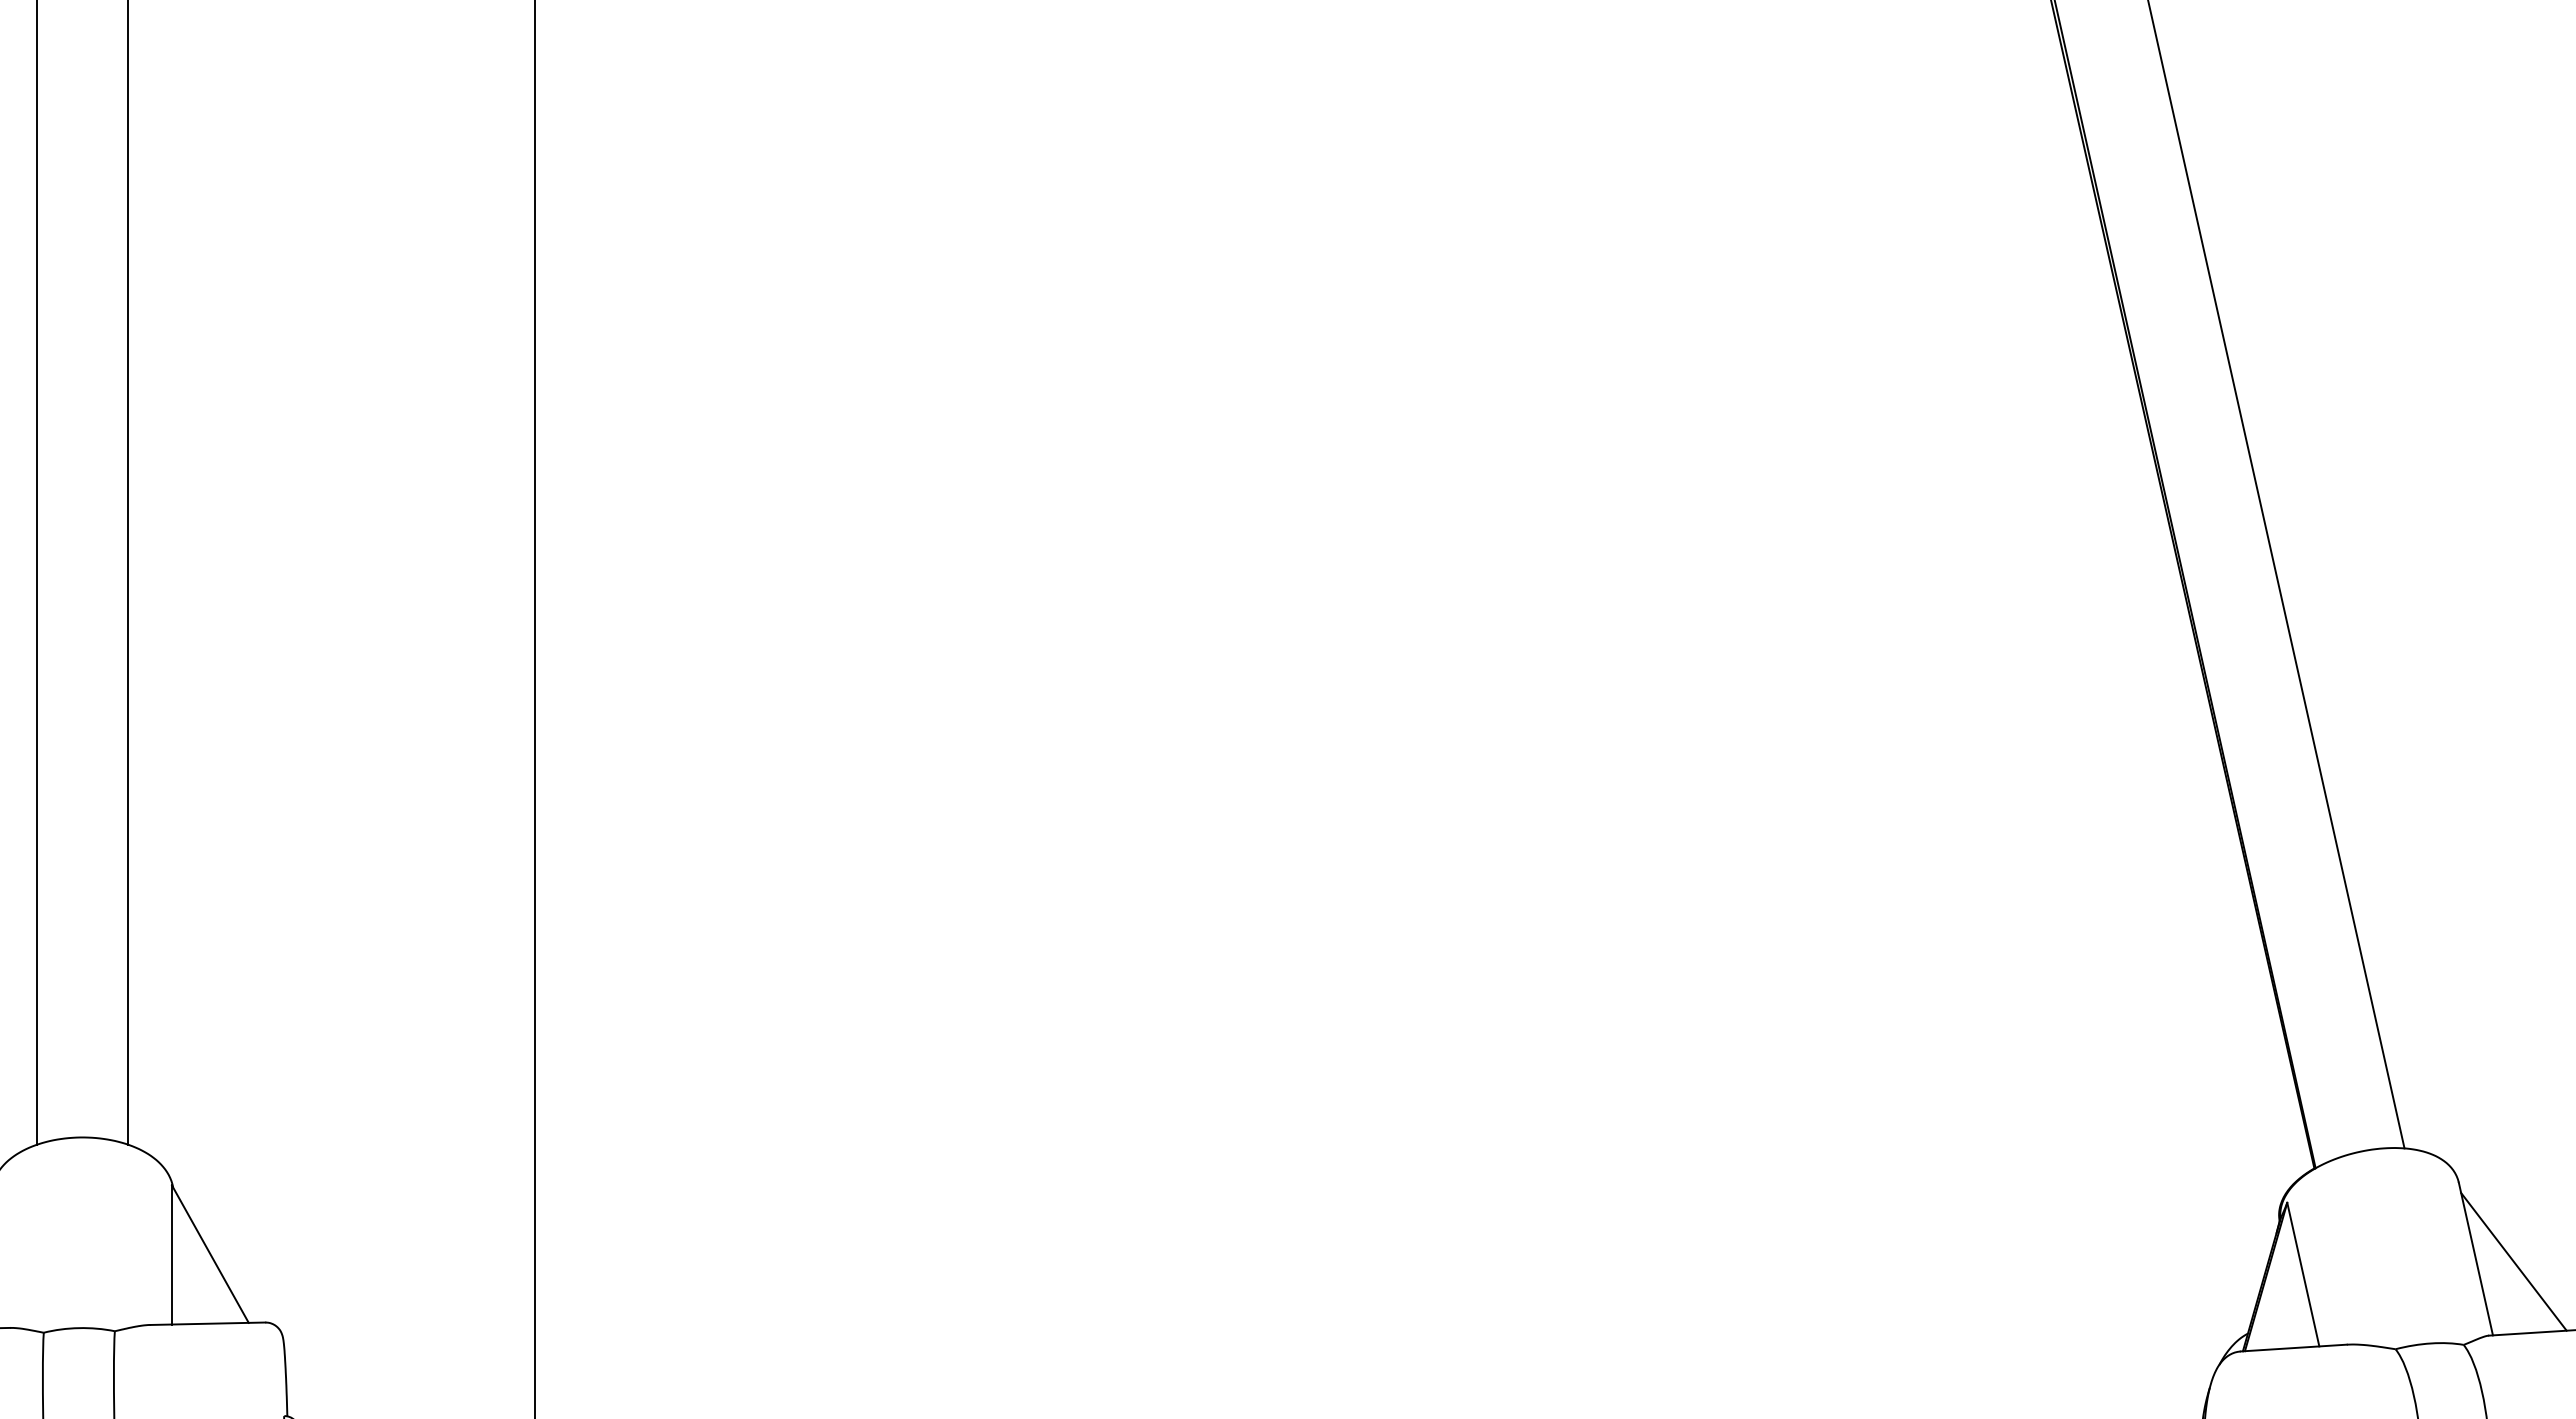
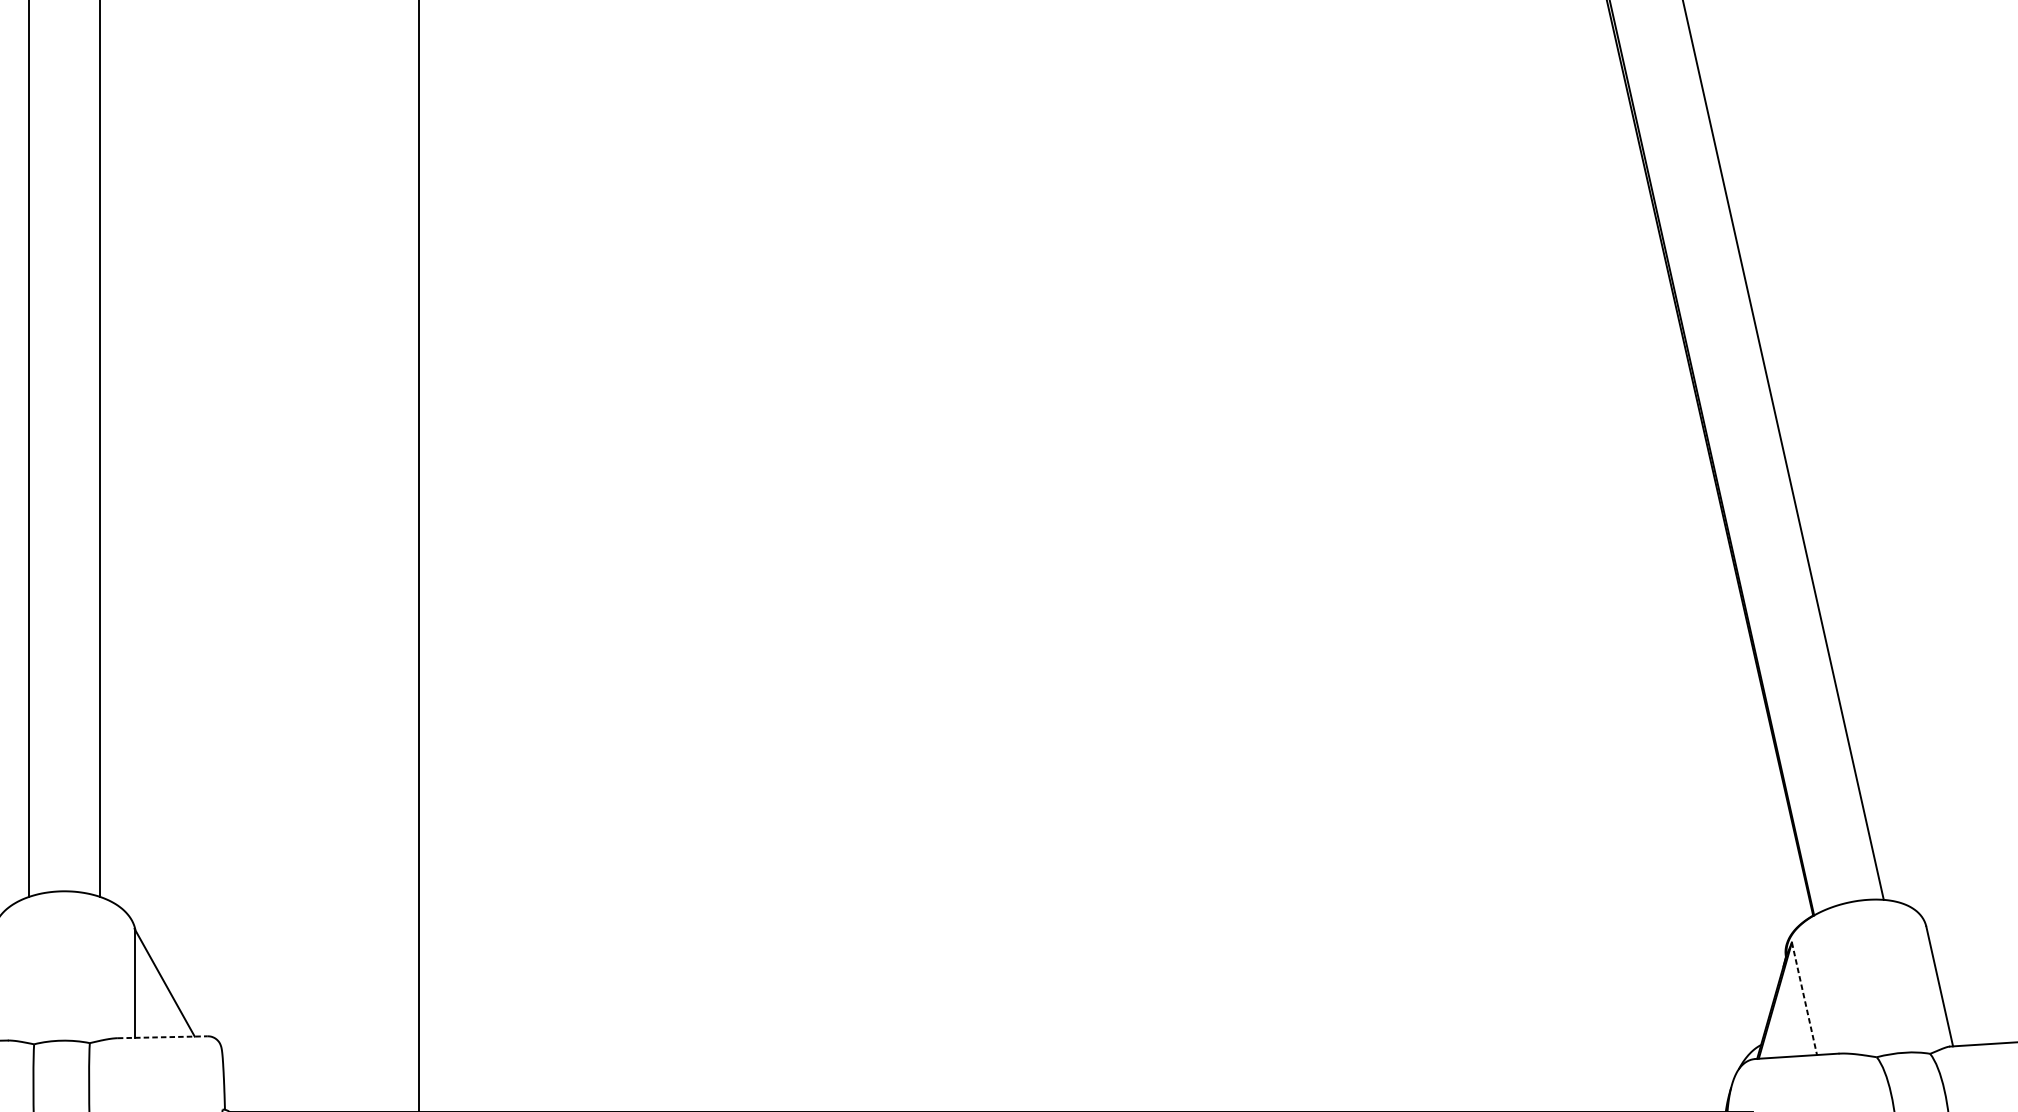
line: (2513, 1261) -> (1969, 988), removed
line: (2303, 1274) -> (1804, 998), solid -> dashed
line: (208, 1323) -> (163, 1037), solid -> dashed

